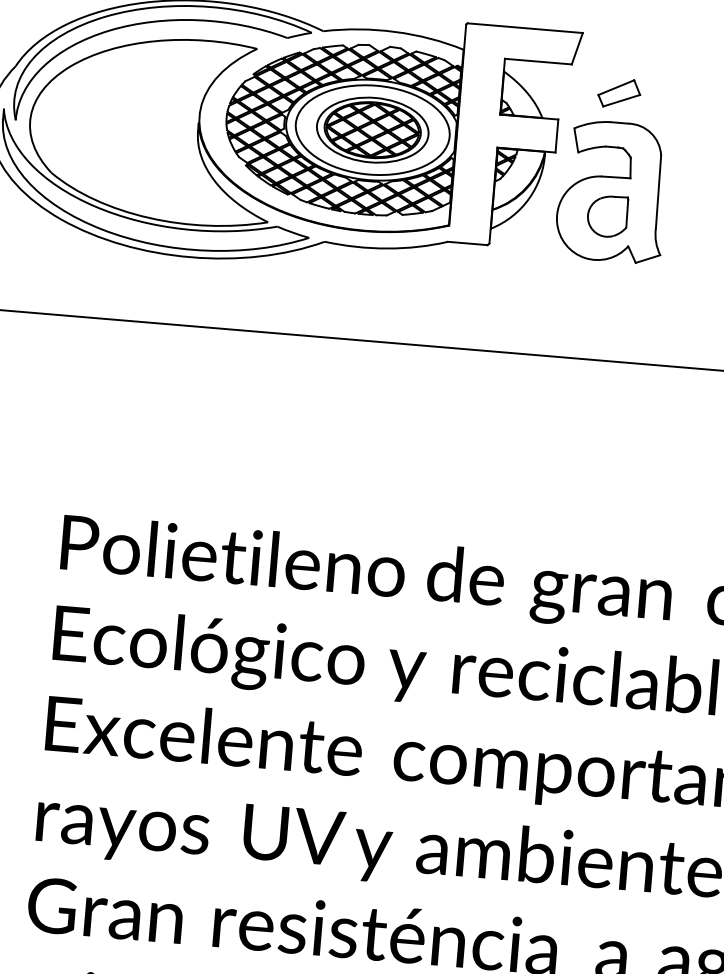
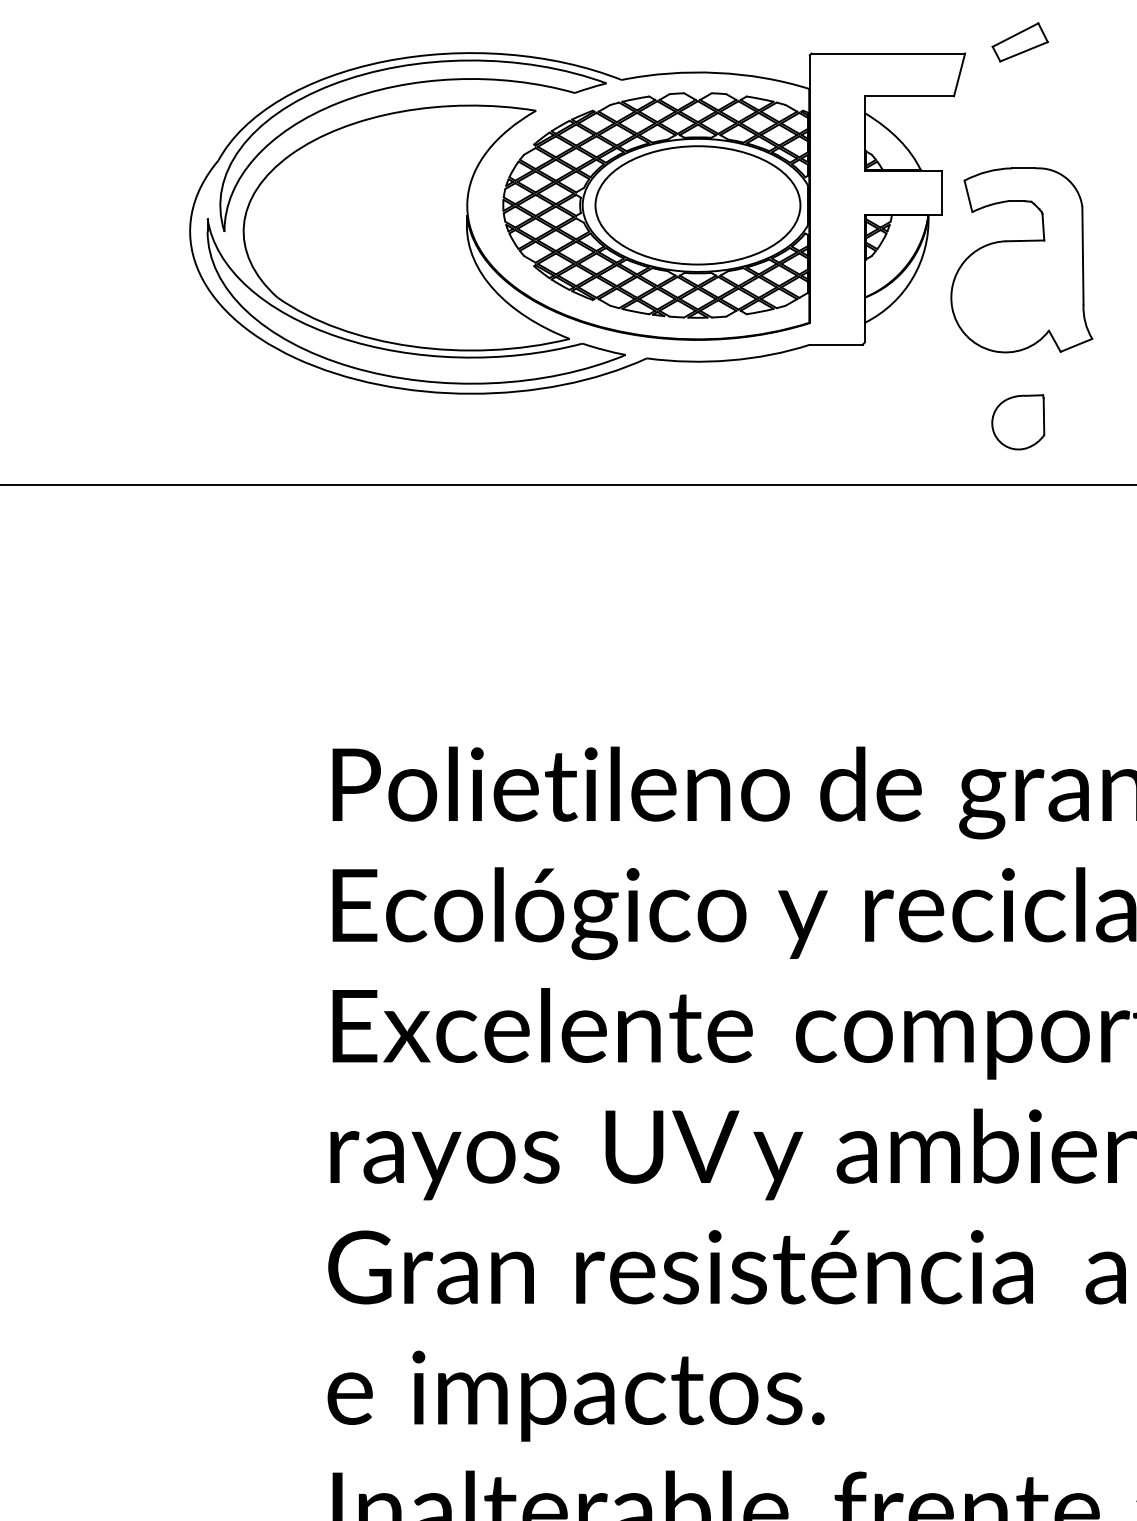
part: (618, 93) -> (1019, 42), moved
part: (372, 130) -> (697, 205), removed
part: (607, 216) -> (1018, 422), moved

